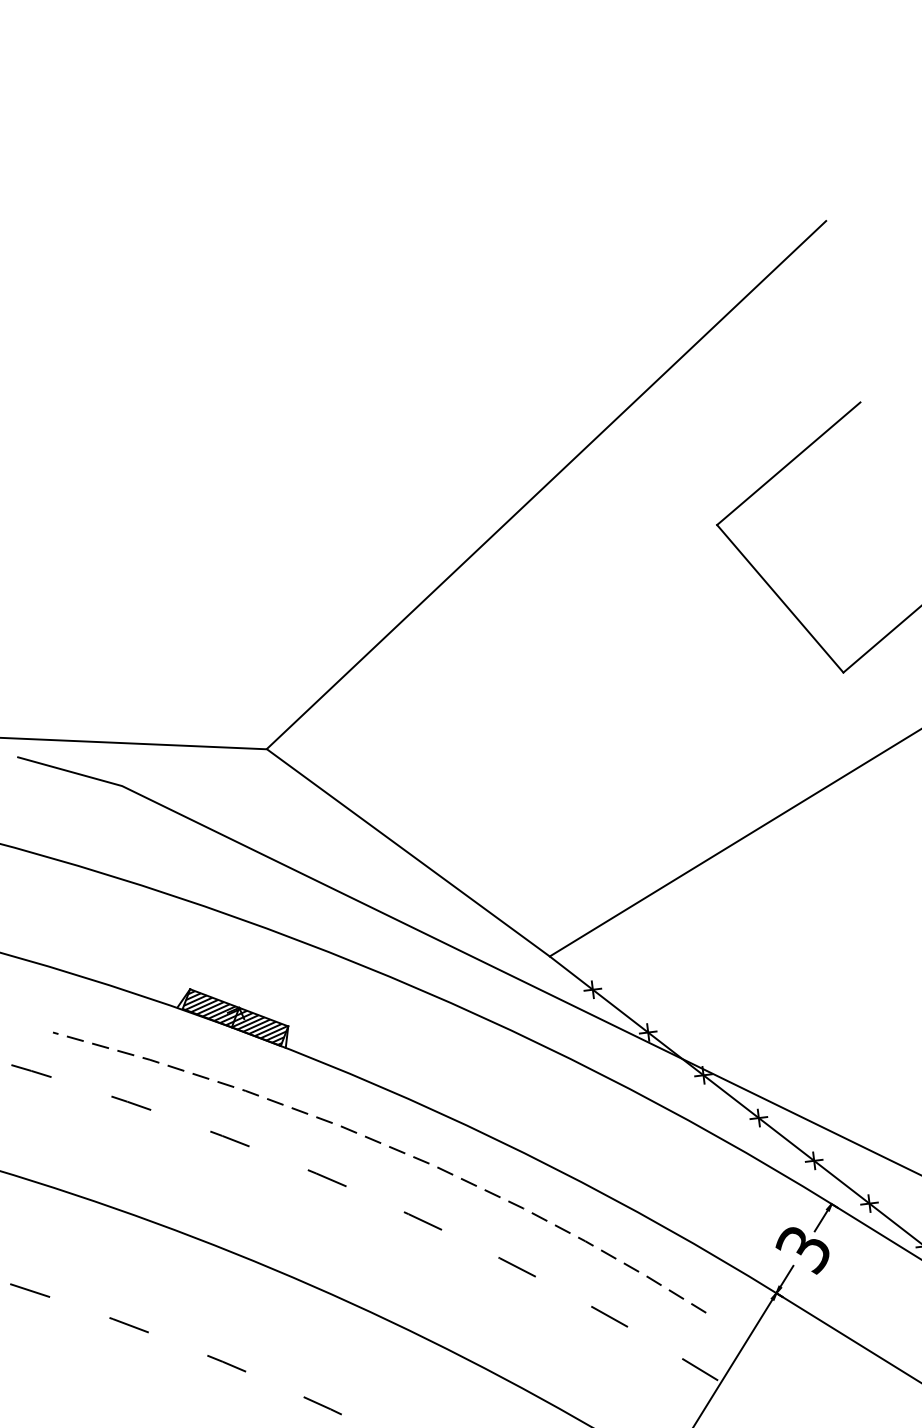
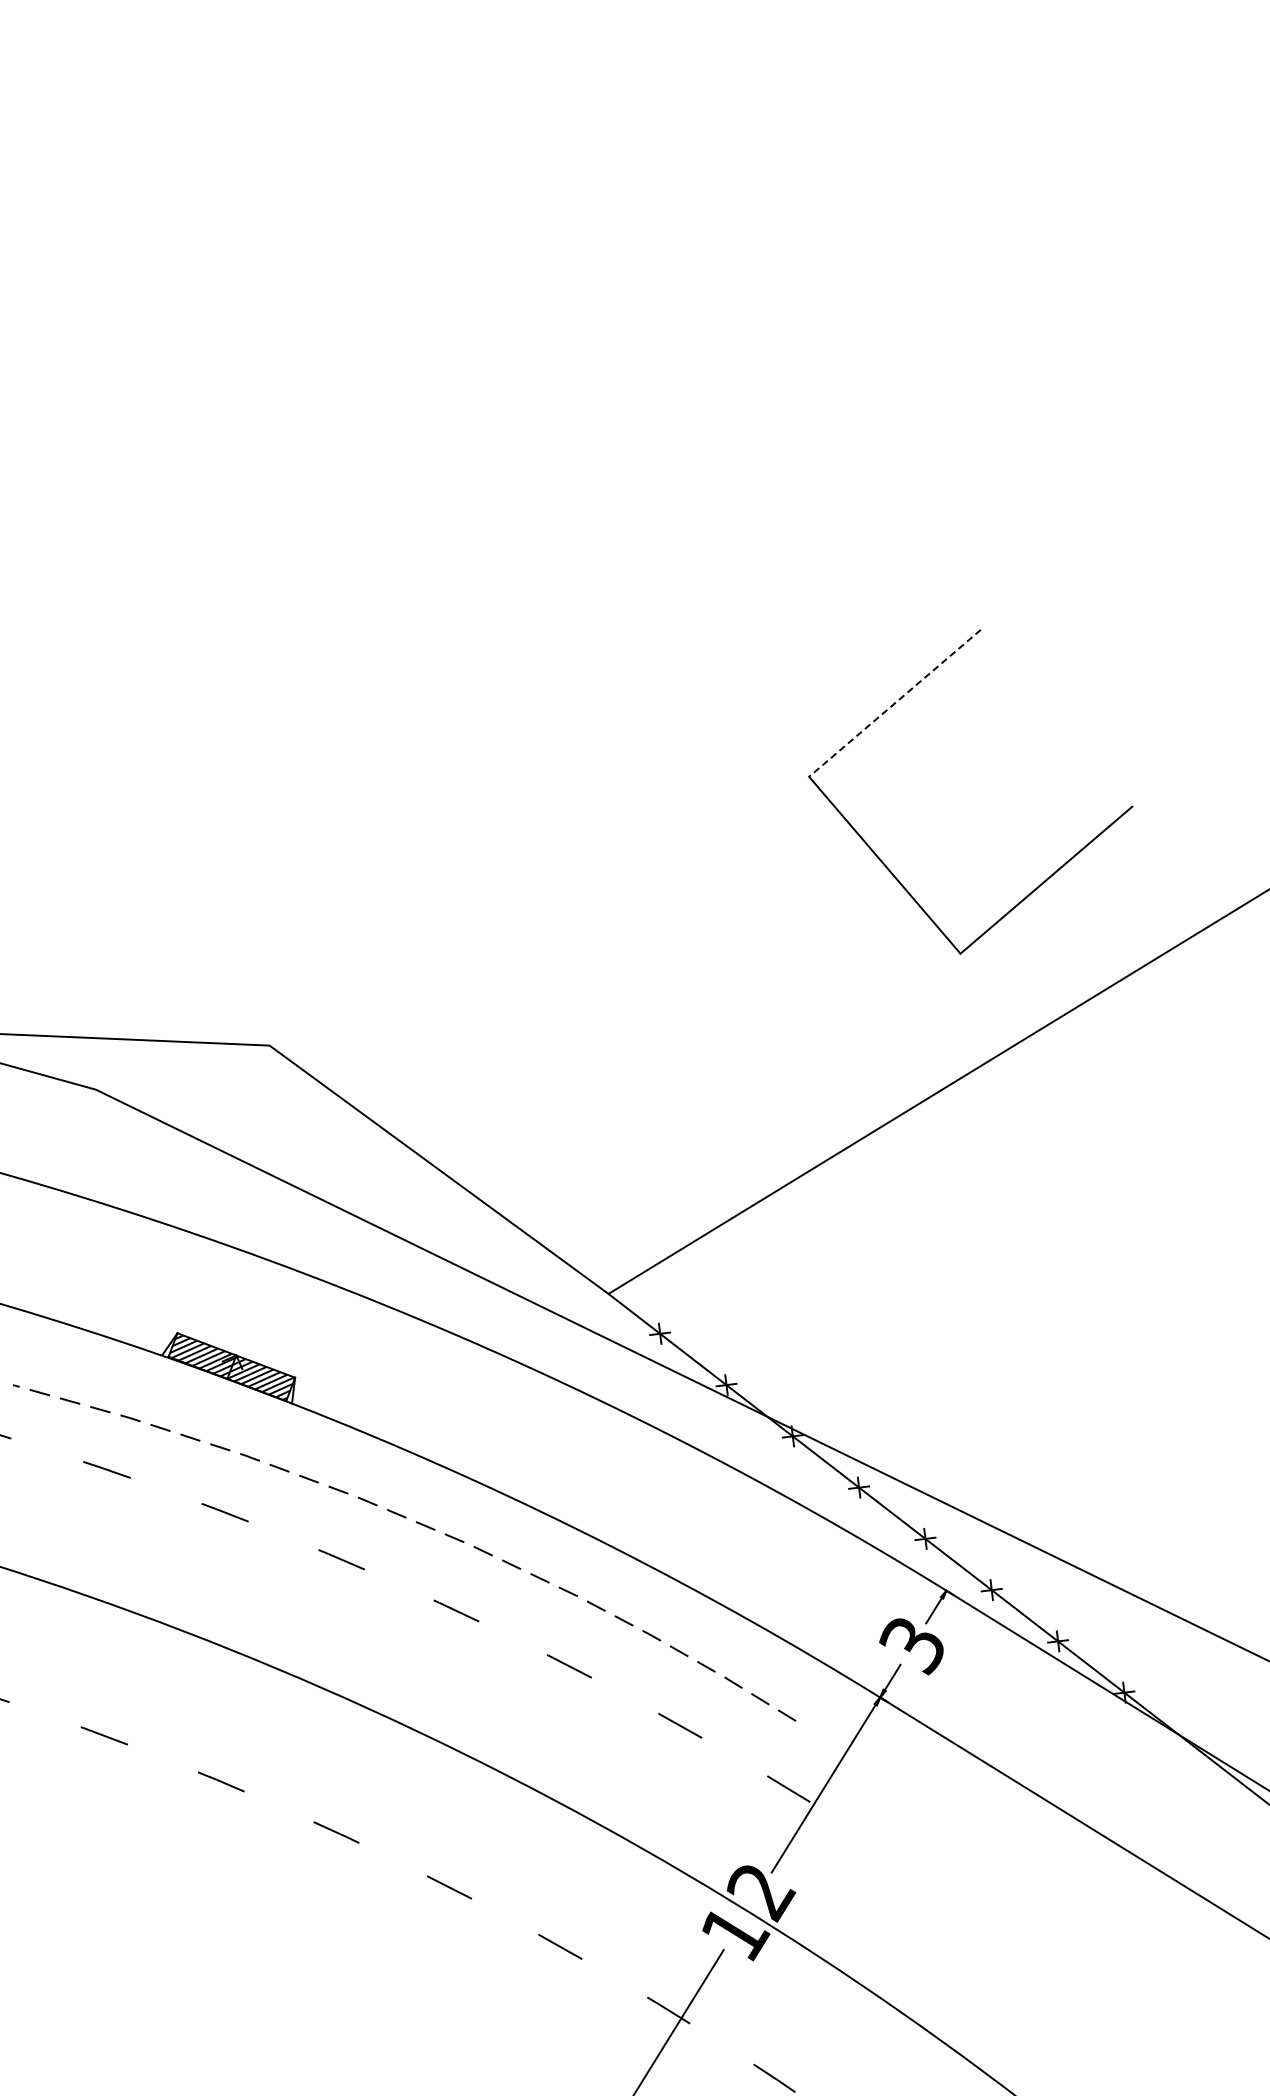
line: (788, 463) -> (894, 703), solid -> dashed
line: (546, 484) -> (604, 728), removed

